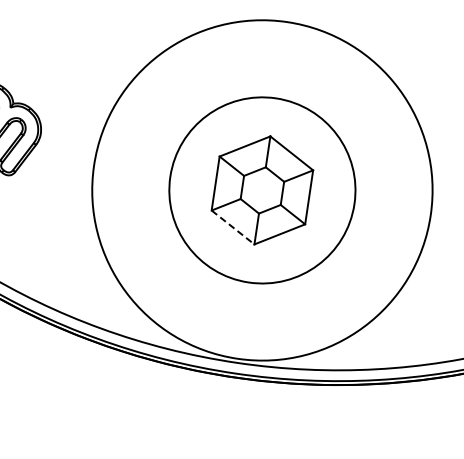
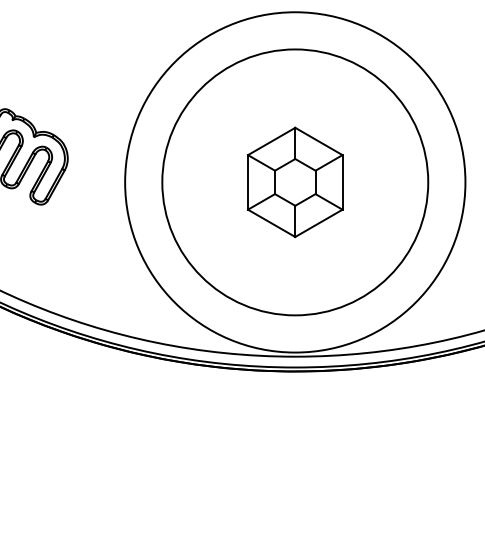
circle: (262, 190) -> (295, 182), size x1.43
line: (233, 227) -> (272, 223), dashed -> solid

